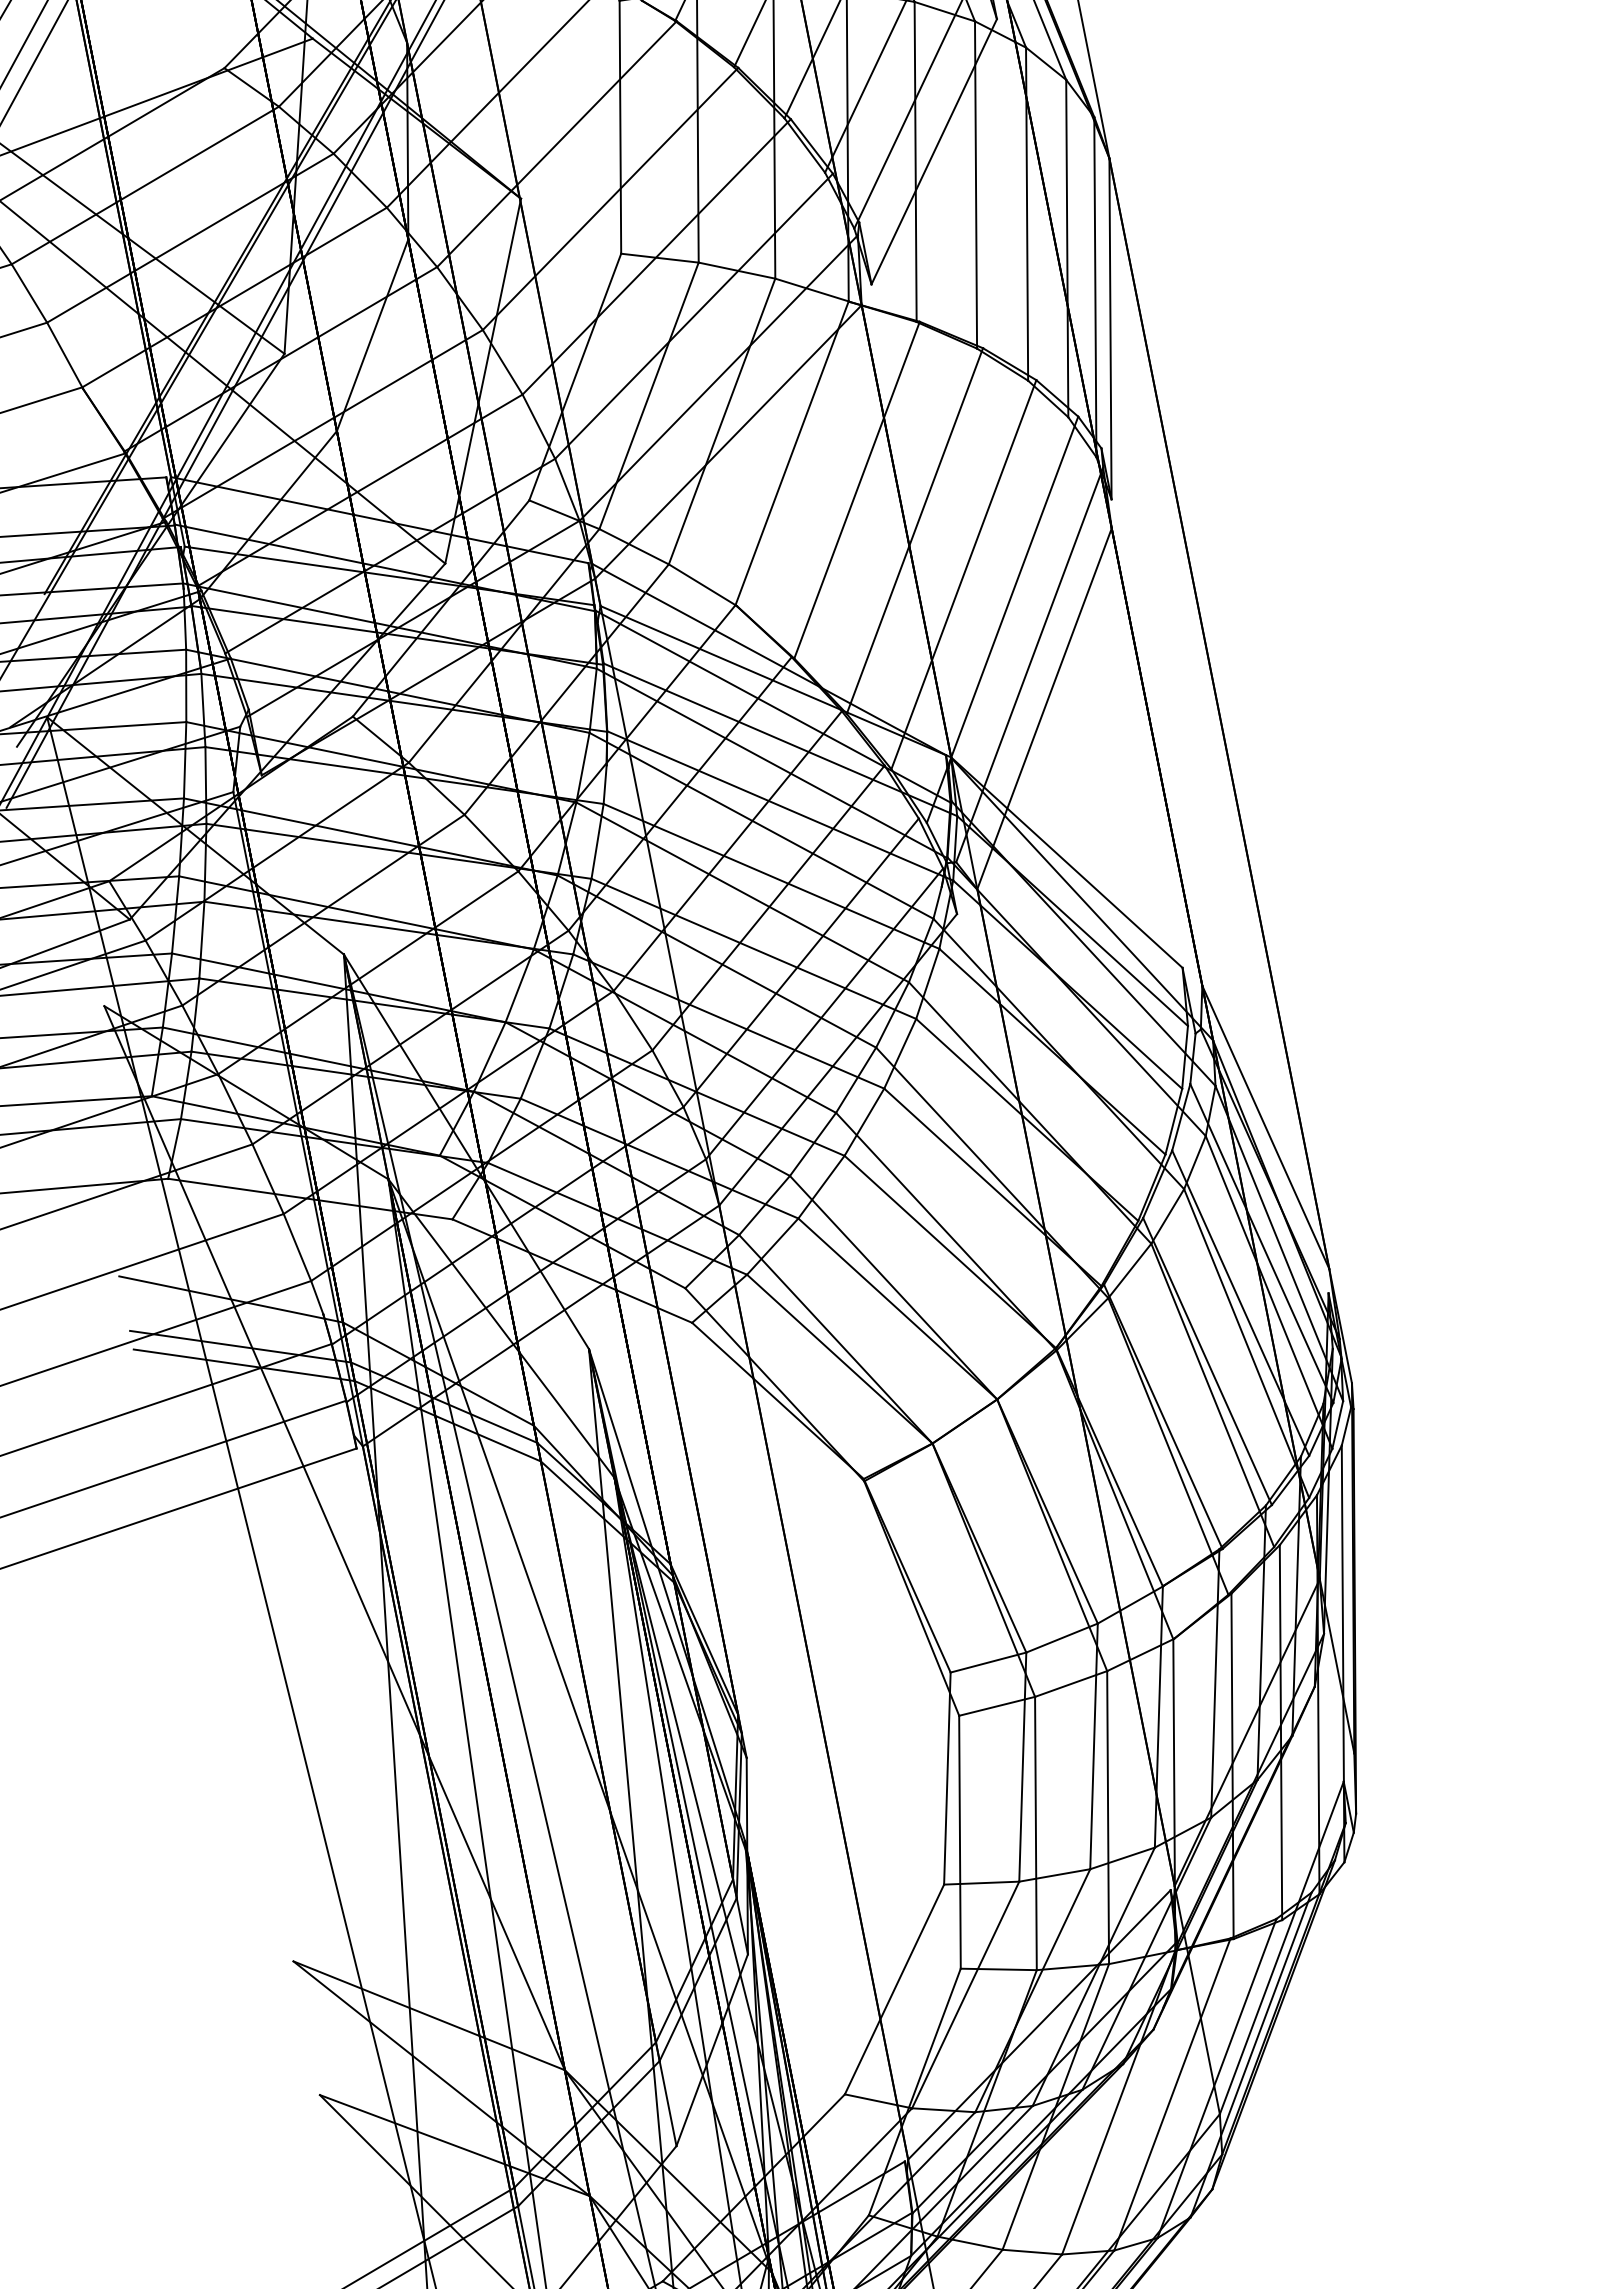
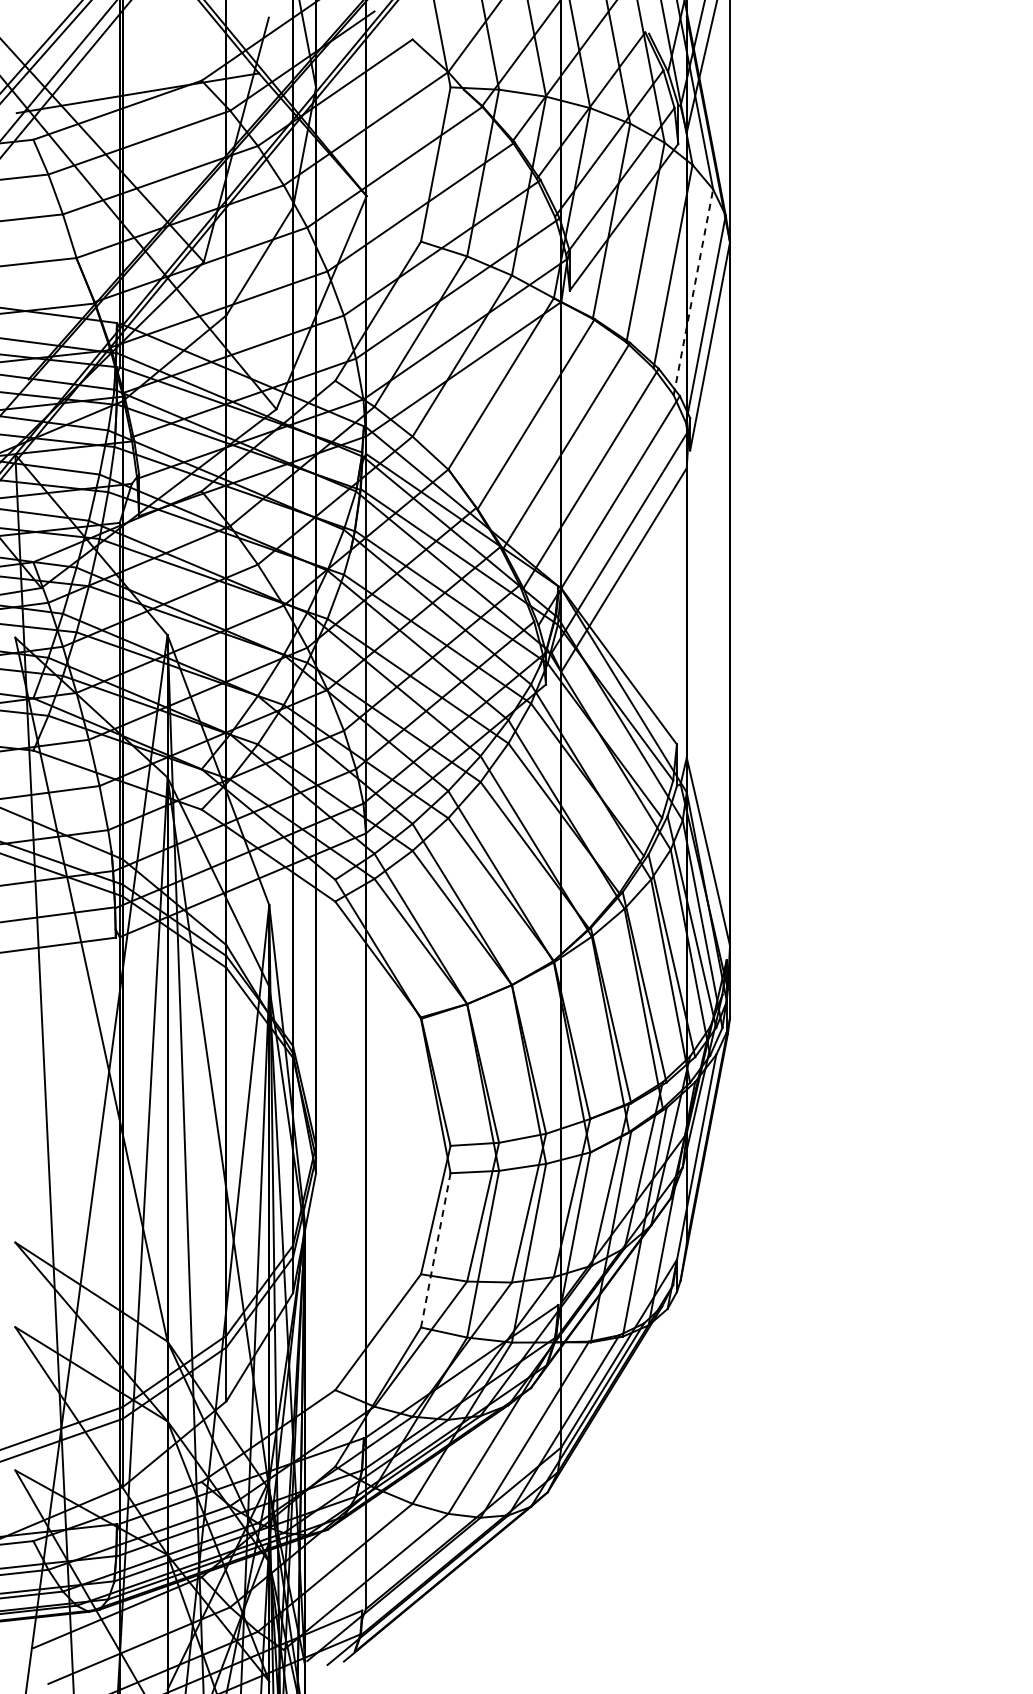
line: (1067, 248) -> (693, 292), solid -> dashed
line: (959, 1842) -> (435, 1250), solid -> dashed

